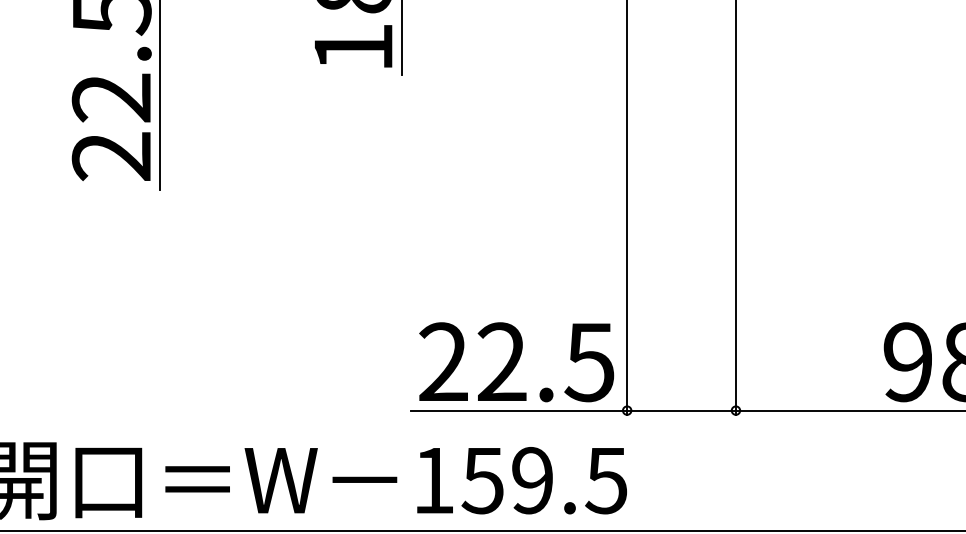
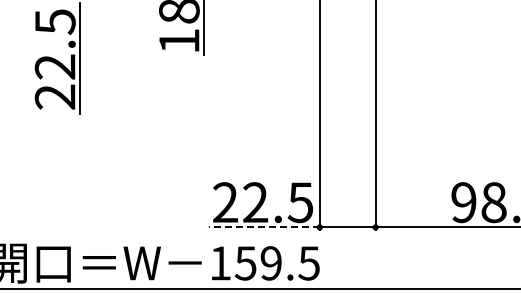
line: (519, 410) -> (264, 227), solid -> dashed

